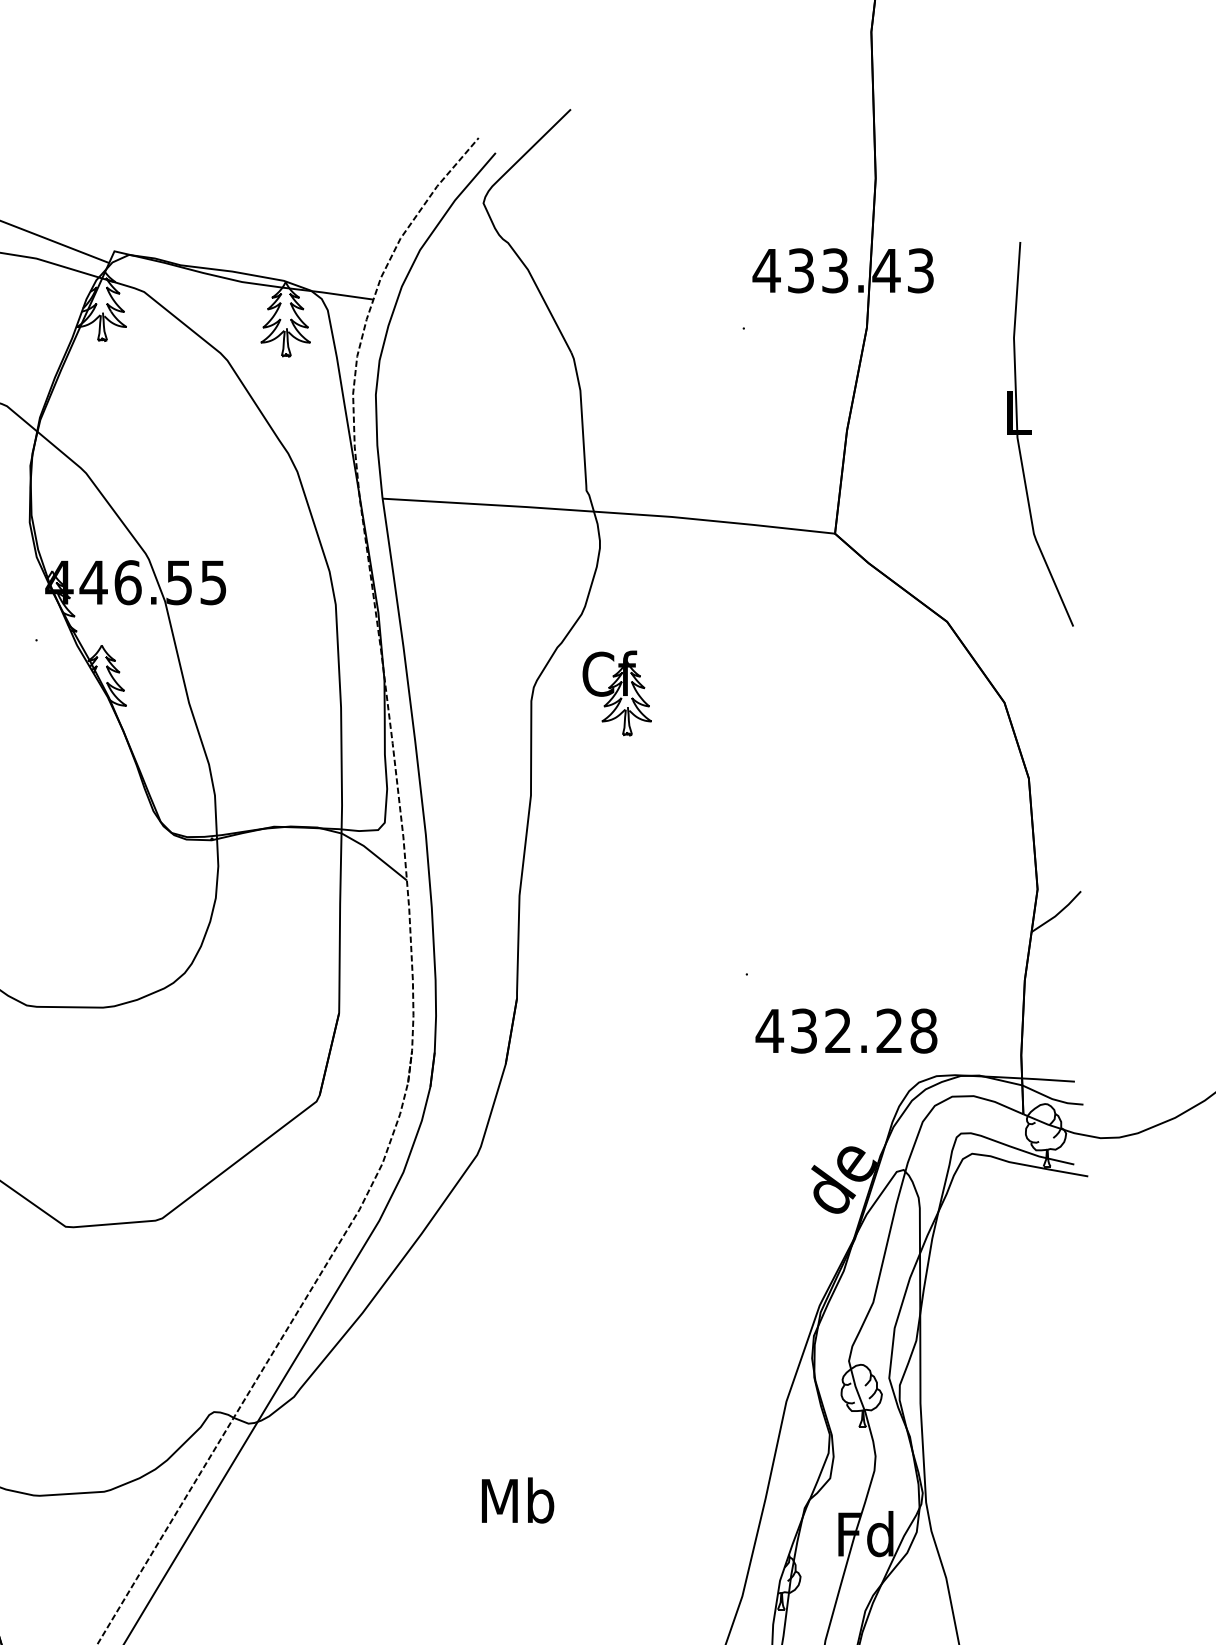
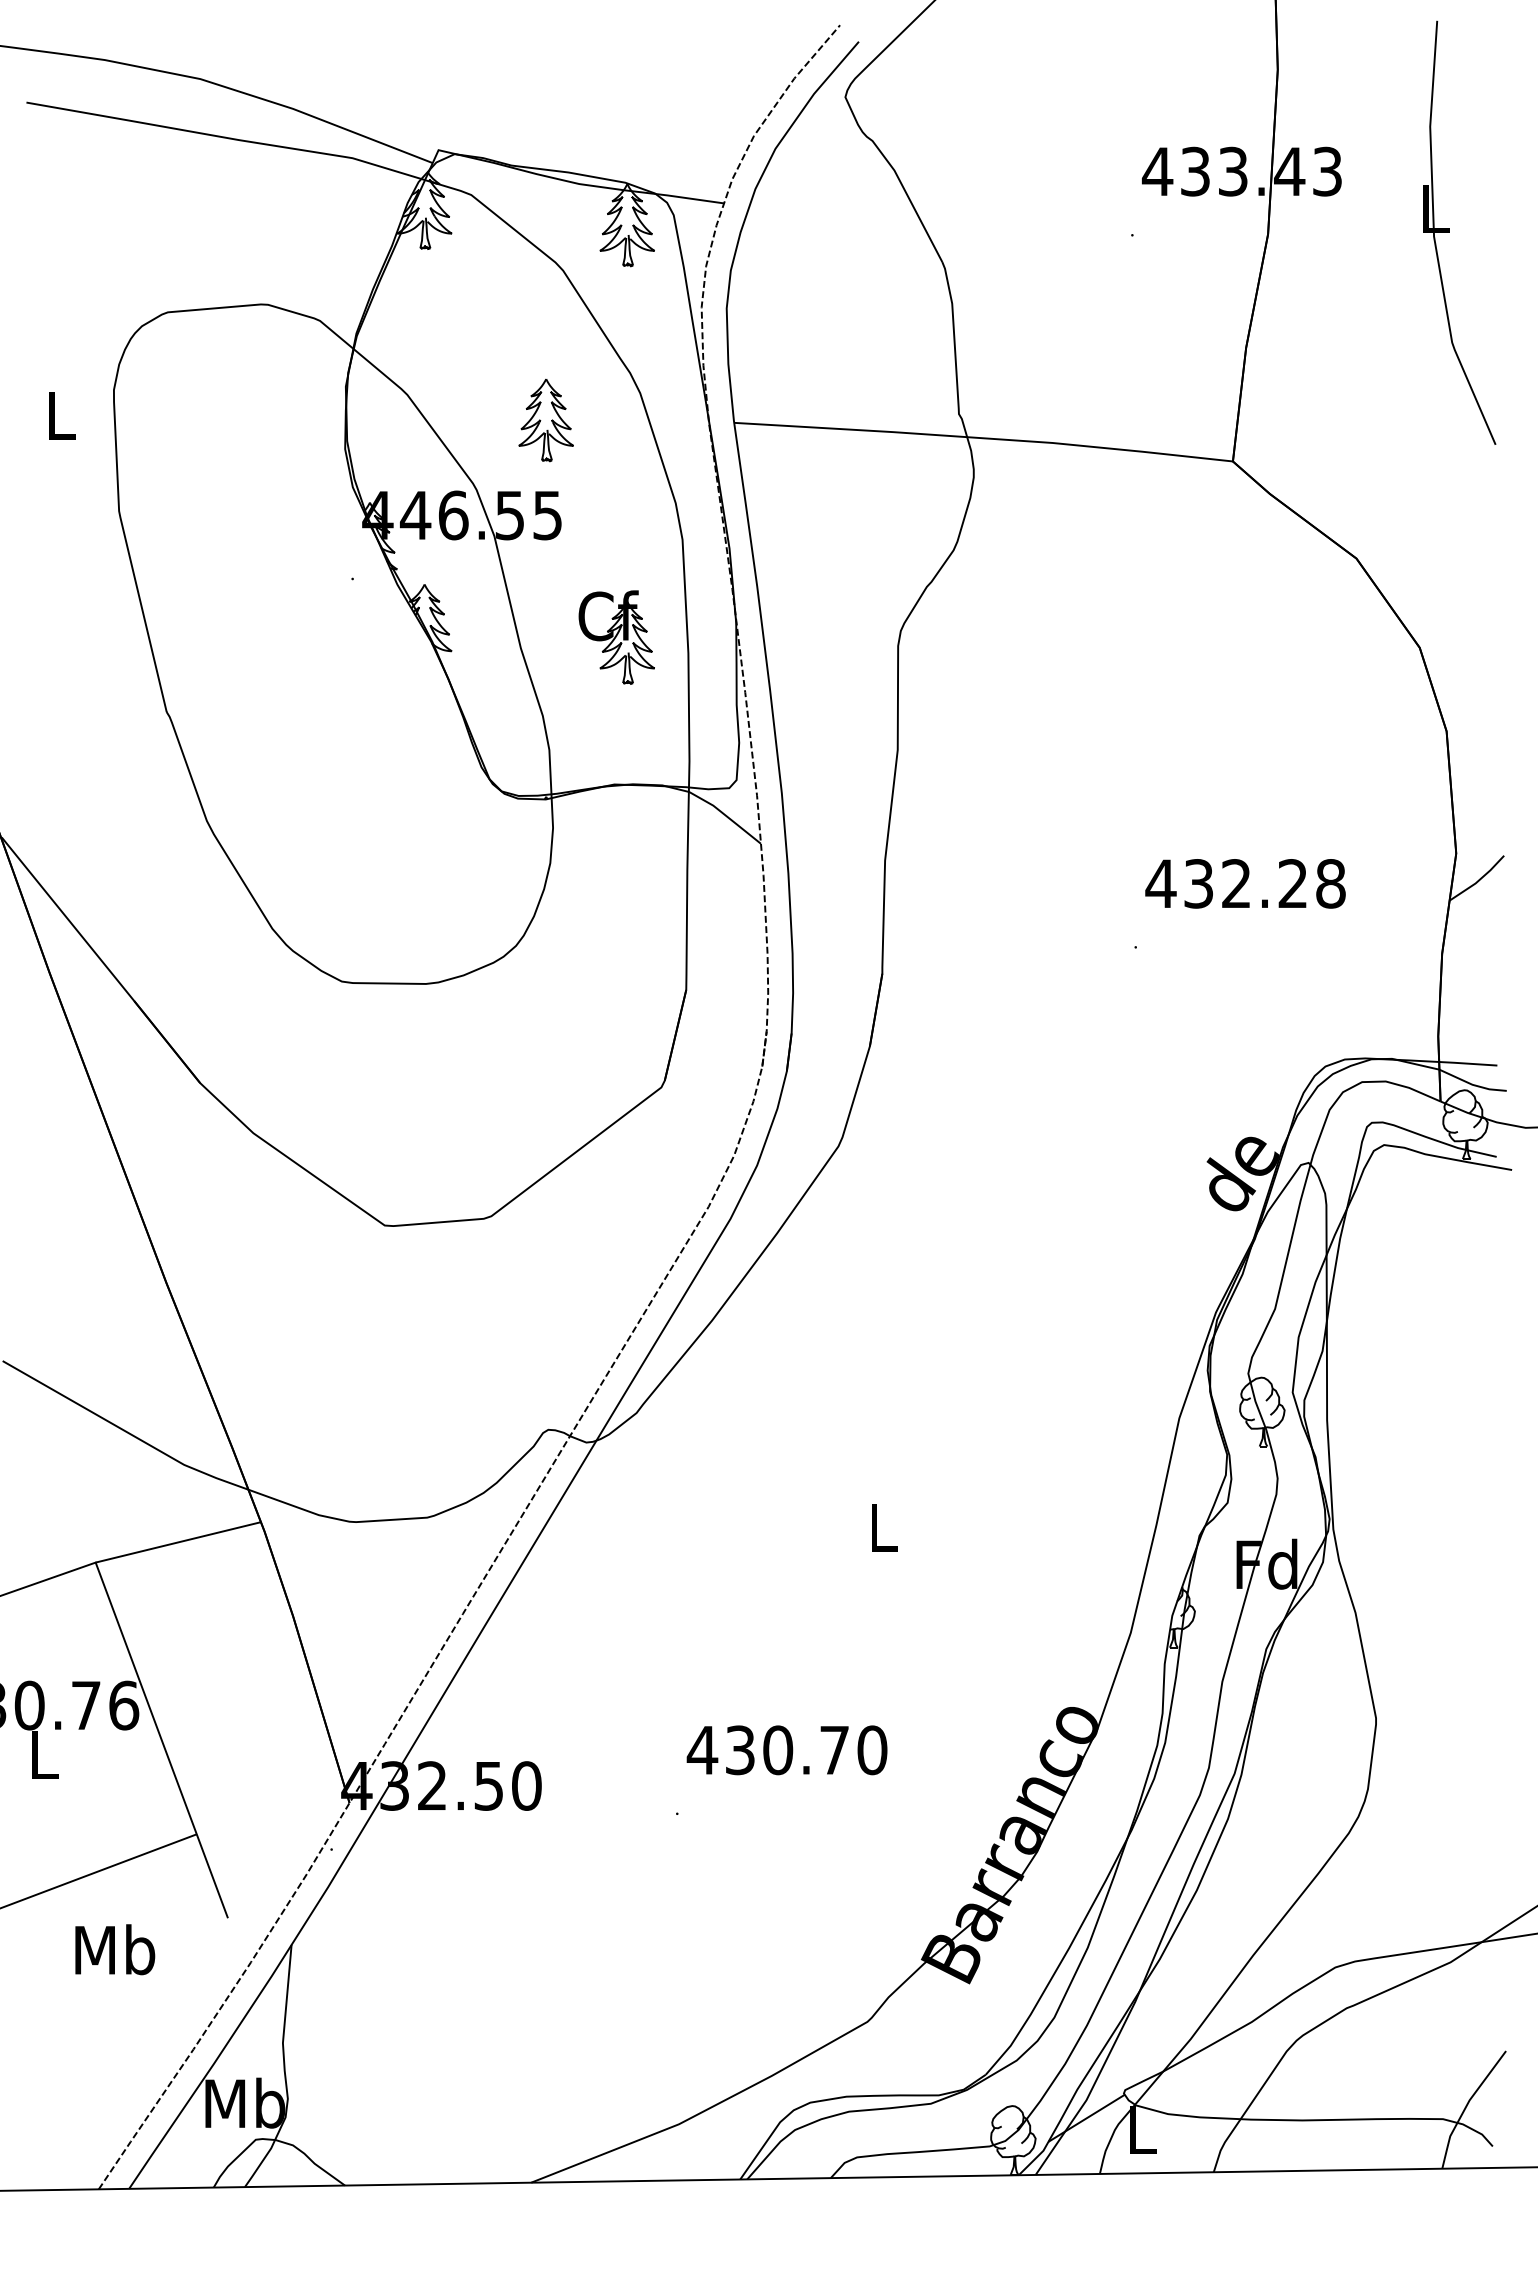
part: (1031, 433) -> (1449, 232), moved
part: (211, 496) -> (545, 420), added
part: (616, 693) -> (616, 637), moved
text: (846, 1030) -> (1245, 883), moved
text: (518, 1499) -> (883, 1526), Mb -> L

